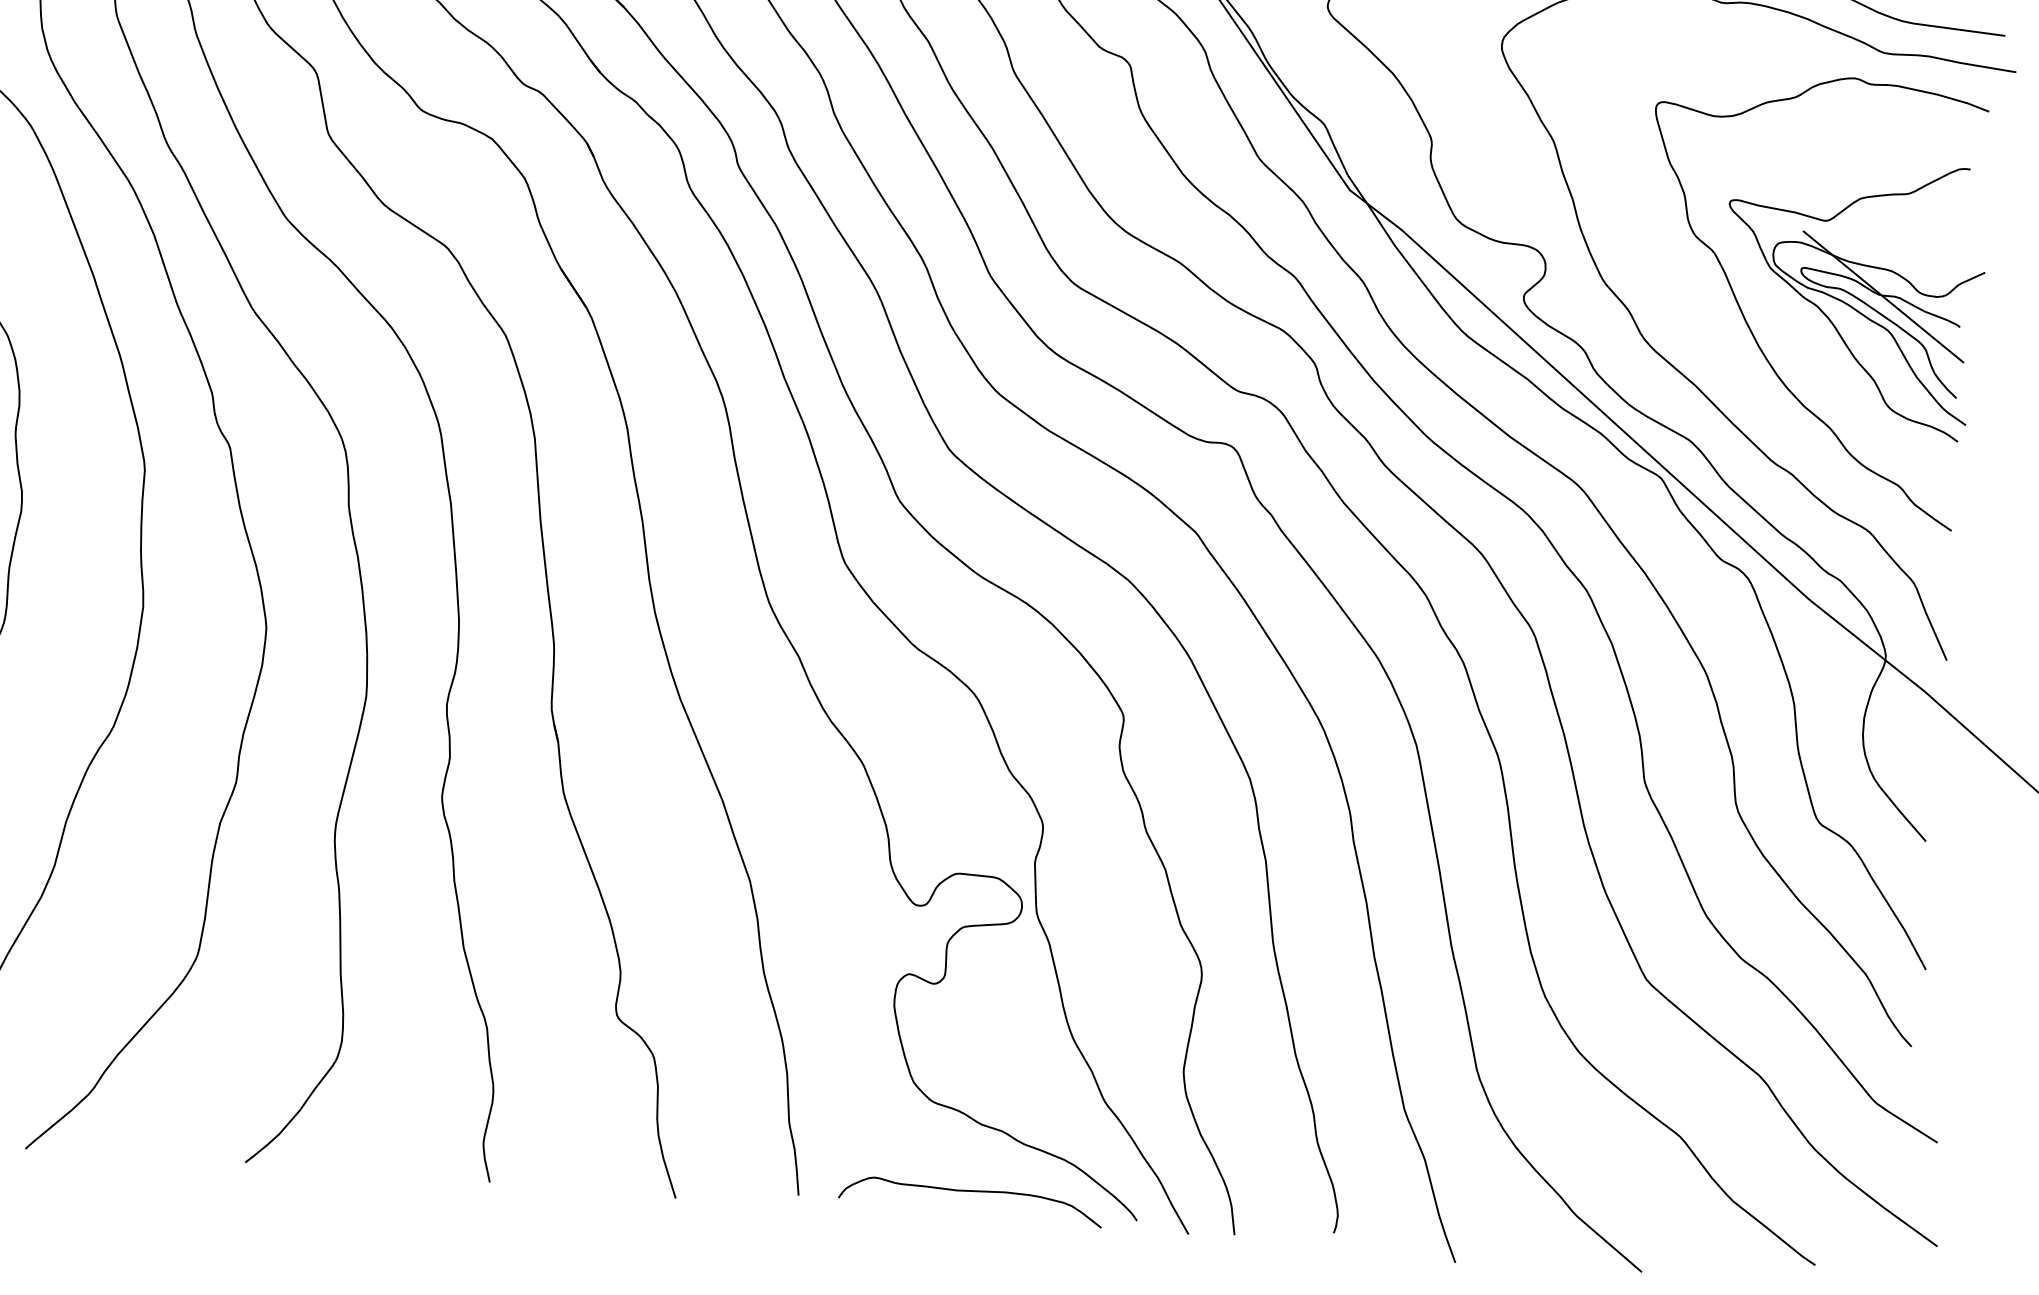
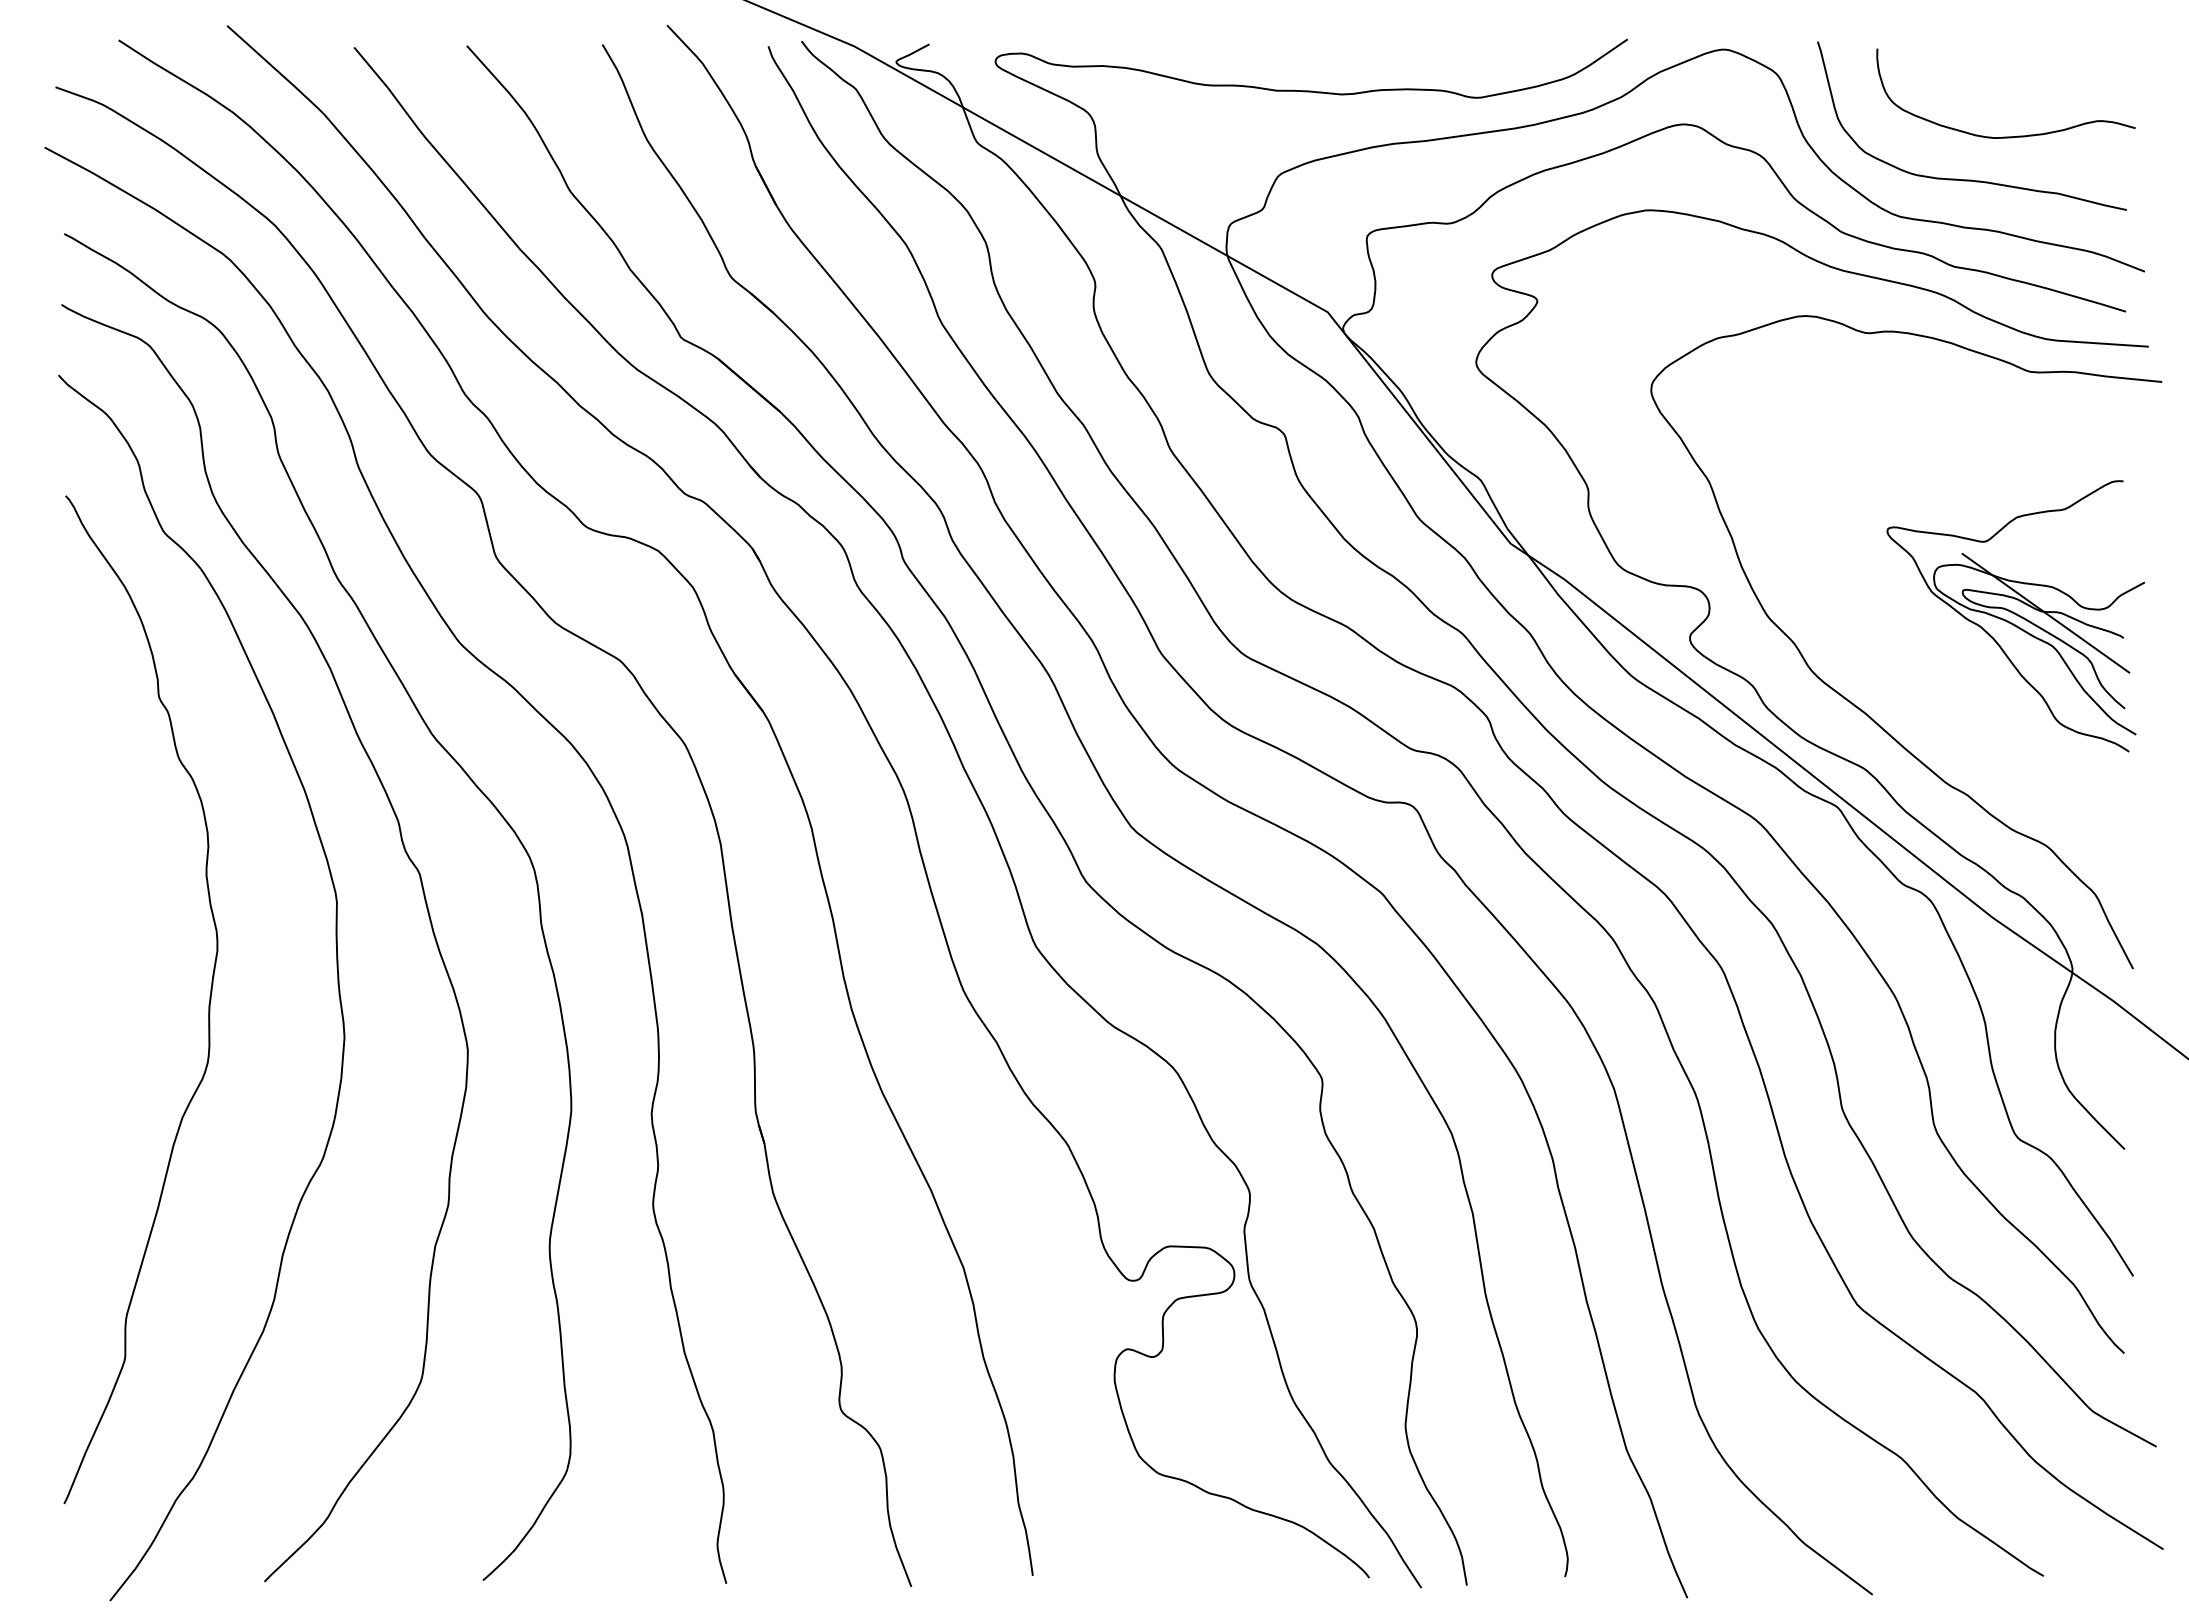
curve: (1751, 329) -> (1917, 654), removed
curve: (971, 1191) -> (1203, 1560), removed

